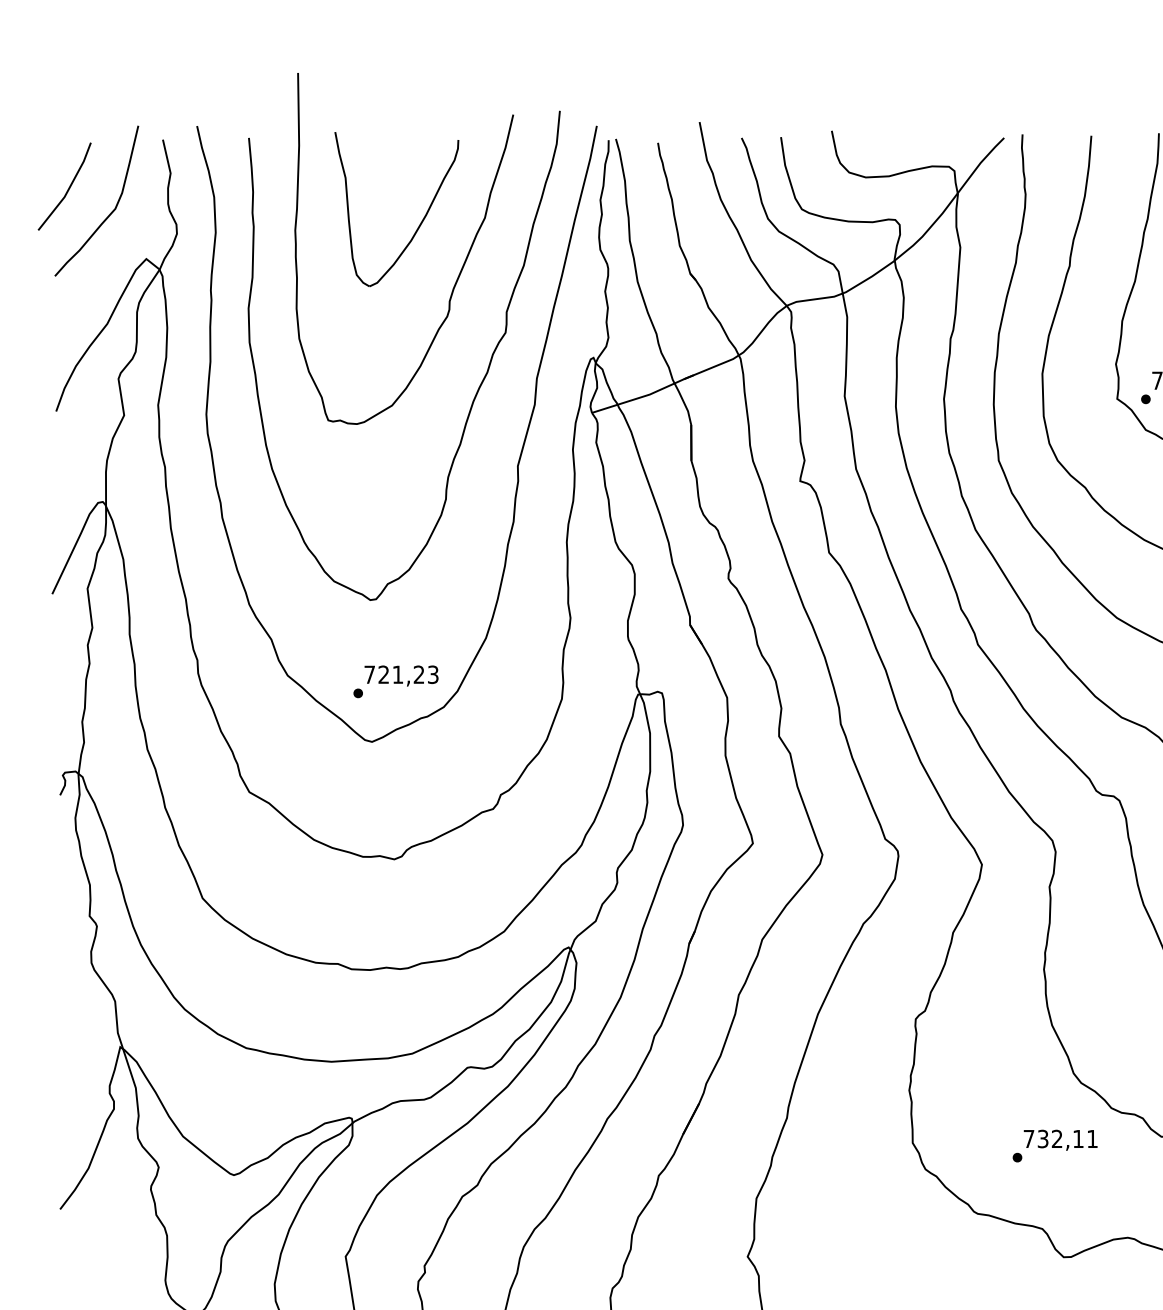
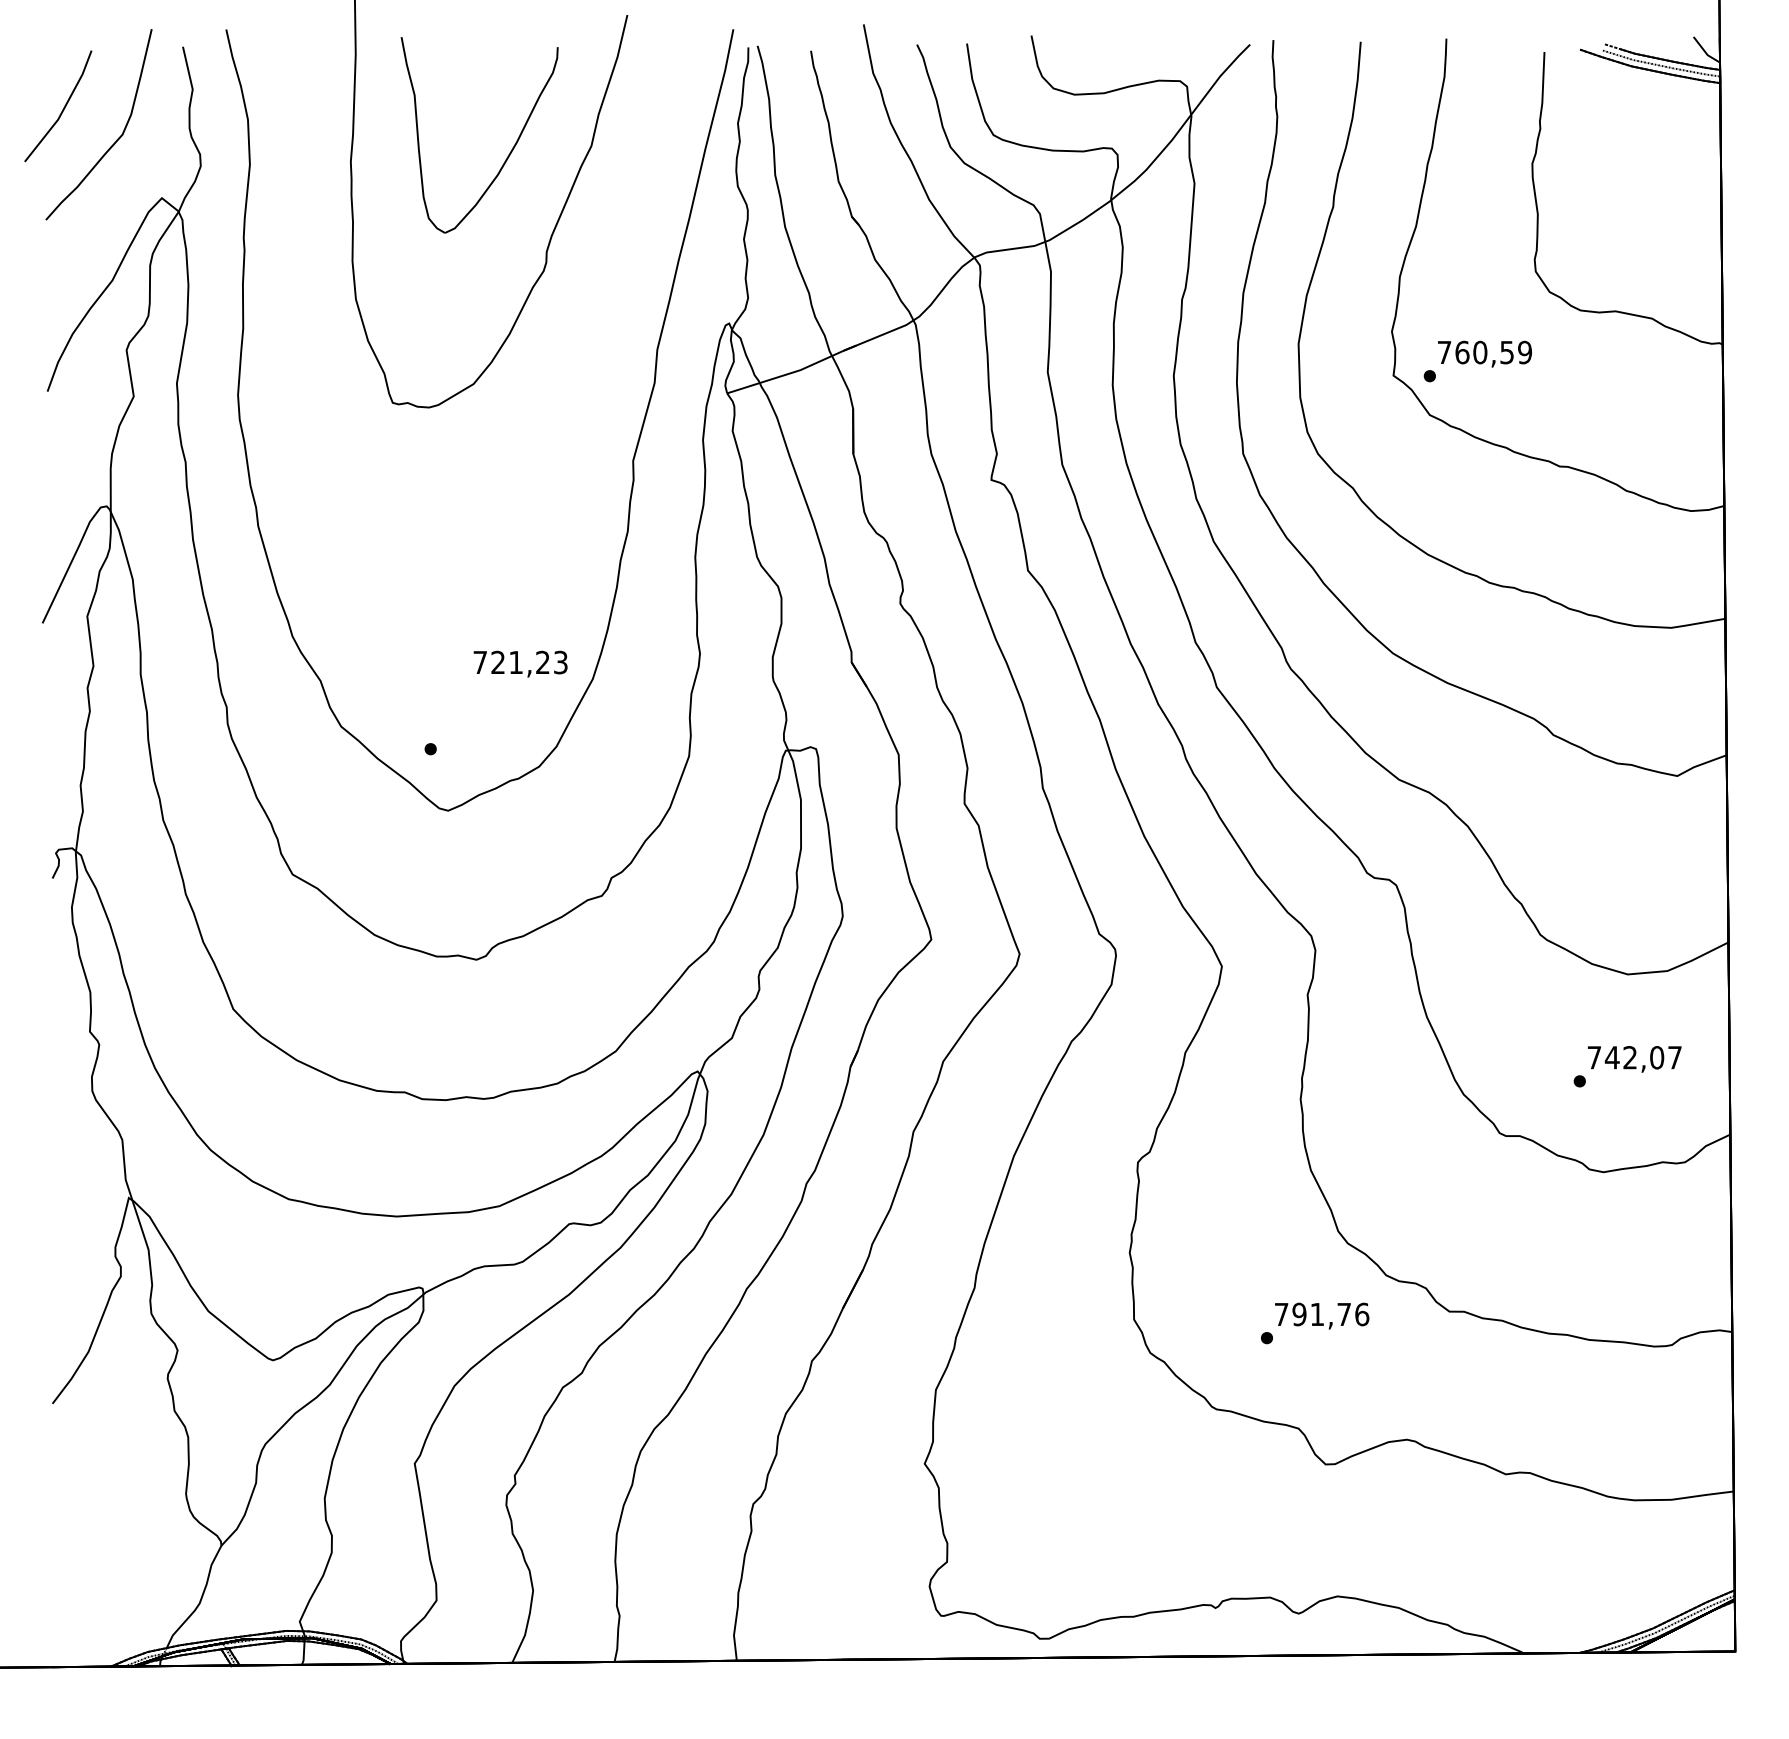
curve: (476, 392) -> (580, 367), removed
text: (401, 675) -> (520, 663), moved
text: (1067, 1139) -> (1330, 1314), 732,11 -> 791,76

